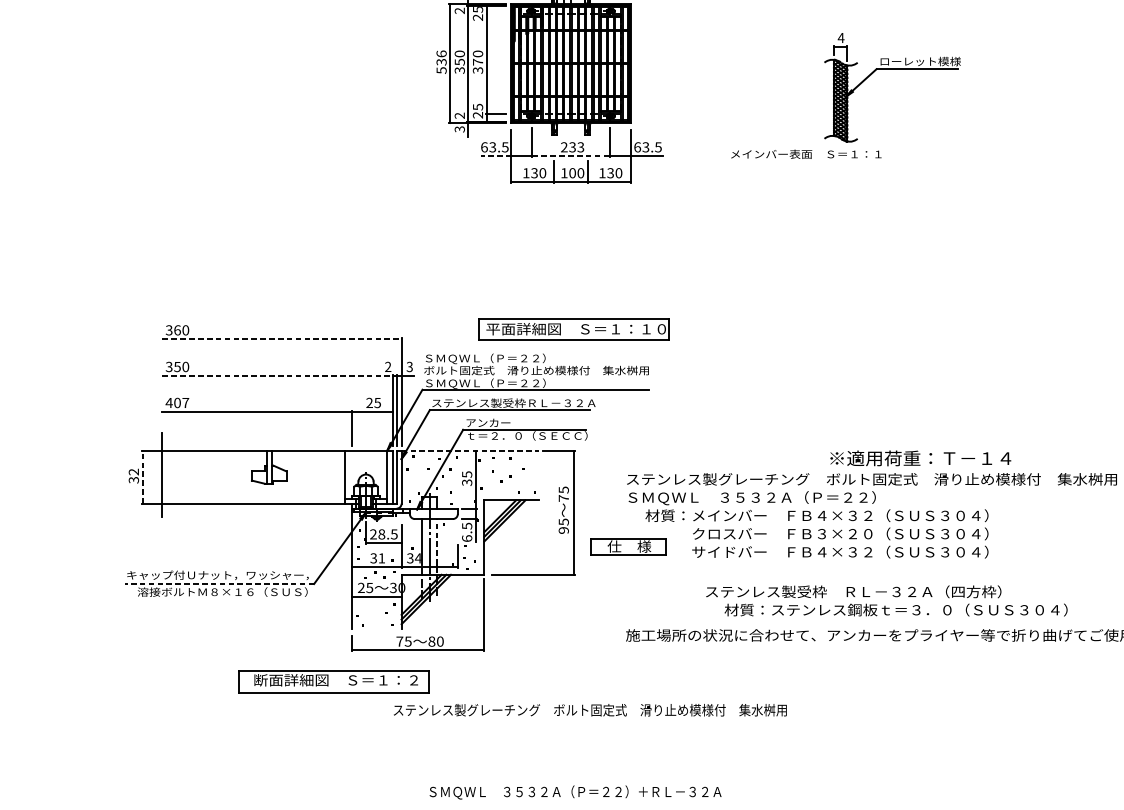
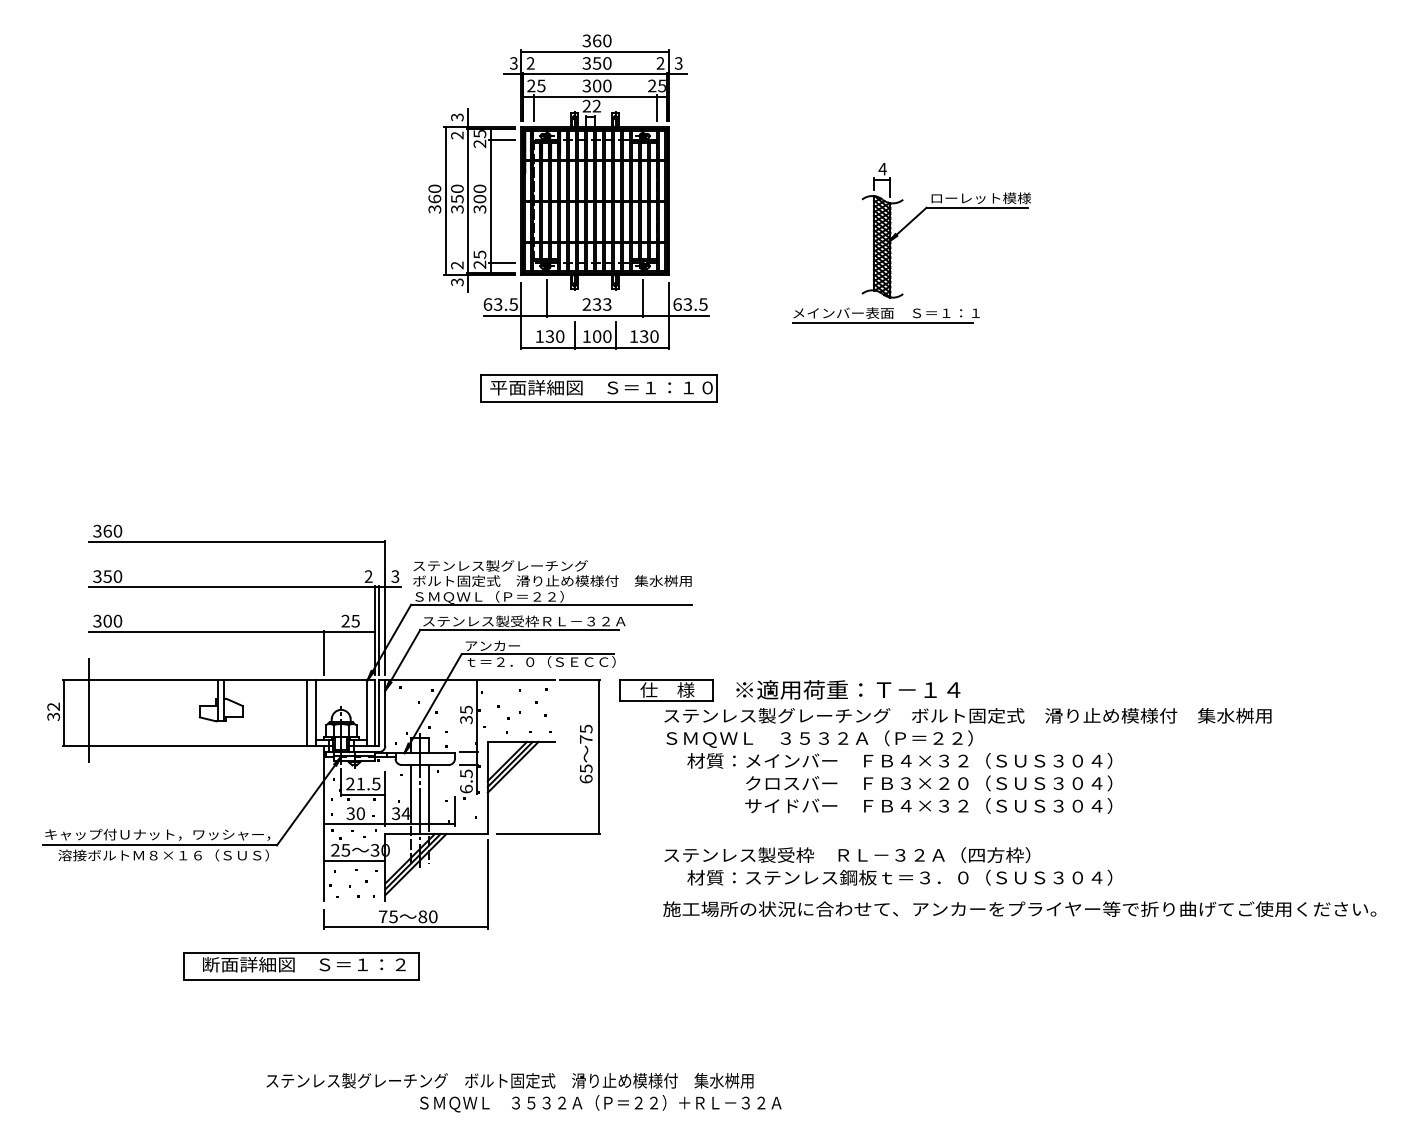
line: (496, 14) -> (502, 139), added
text: (441, 61) -> (434, 198), 536 -> 360
text: (477, 61) -> (479, 198), 370 -> 300
part: (891, 69) -> (945, 208), moved
line: (496, 156) -> (502, 315), dashed -> solid
line: (571, 156) -> (595, 315), dashed -> solid
line: (803, 161) -> (882, 322), added
part: (573, 329) -> (598, 388), moved
line: (282, 338) -> (237, 541), dashed -> solid
text: (494, 358) -> (500, 566), ＳＭＱＷＬ（Ｐ＝２２） -> ステンレス製グレーチング
line: (278, 375) -> (232, 587), dashed -> solid
text: (177, 402) -> (107, 620), 407 -> 300
line: (470, 450) -> (470, 680), dashed -> solid
text: (920, 458) -> (848, 689), moved
line: (338, 476) -> (307, 712), added
line: (142, 477) -> (64, 713), dashed -> solid
text: (563, 529) -> (585, 778), 95 -> 65
text: (381, 533) -> (360, 783), 28.5 -> 21.5
line: (437, 541) -> (429, 792), dashed -> solid
part: (628, 546) -> (666, 690), moved
text: (381, 558) -> (360, 813), 31 -> 30
line: (219, 584) -> (159, 845), dashed -> solid
text: (886, 601) -> (888, 866), moved
text: (589, 709) -> (509, 1080), moved

